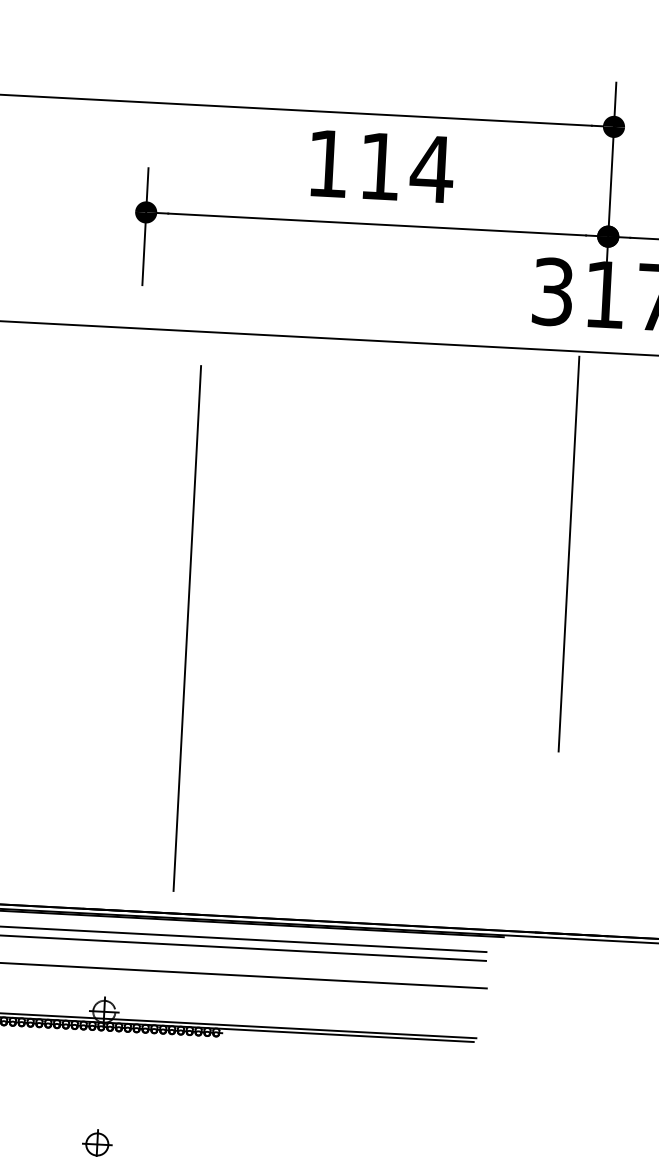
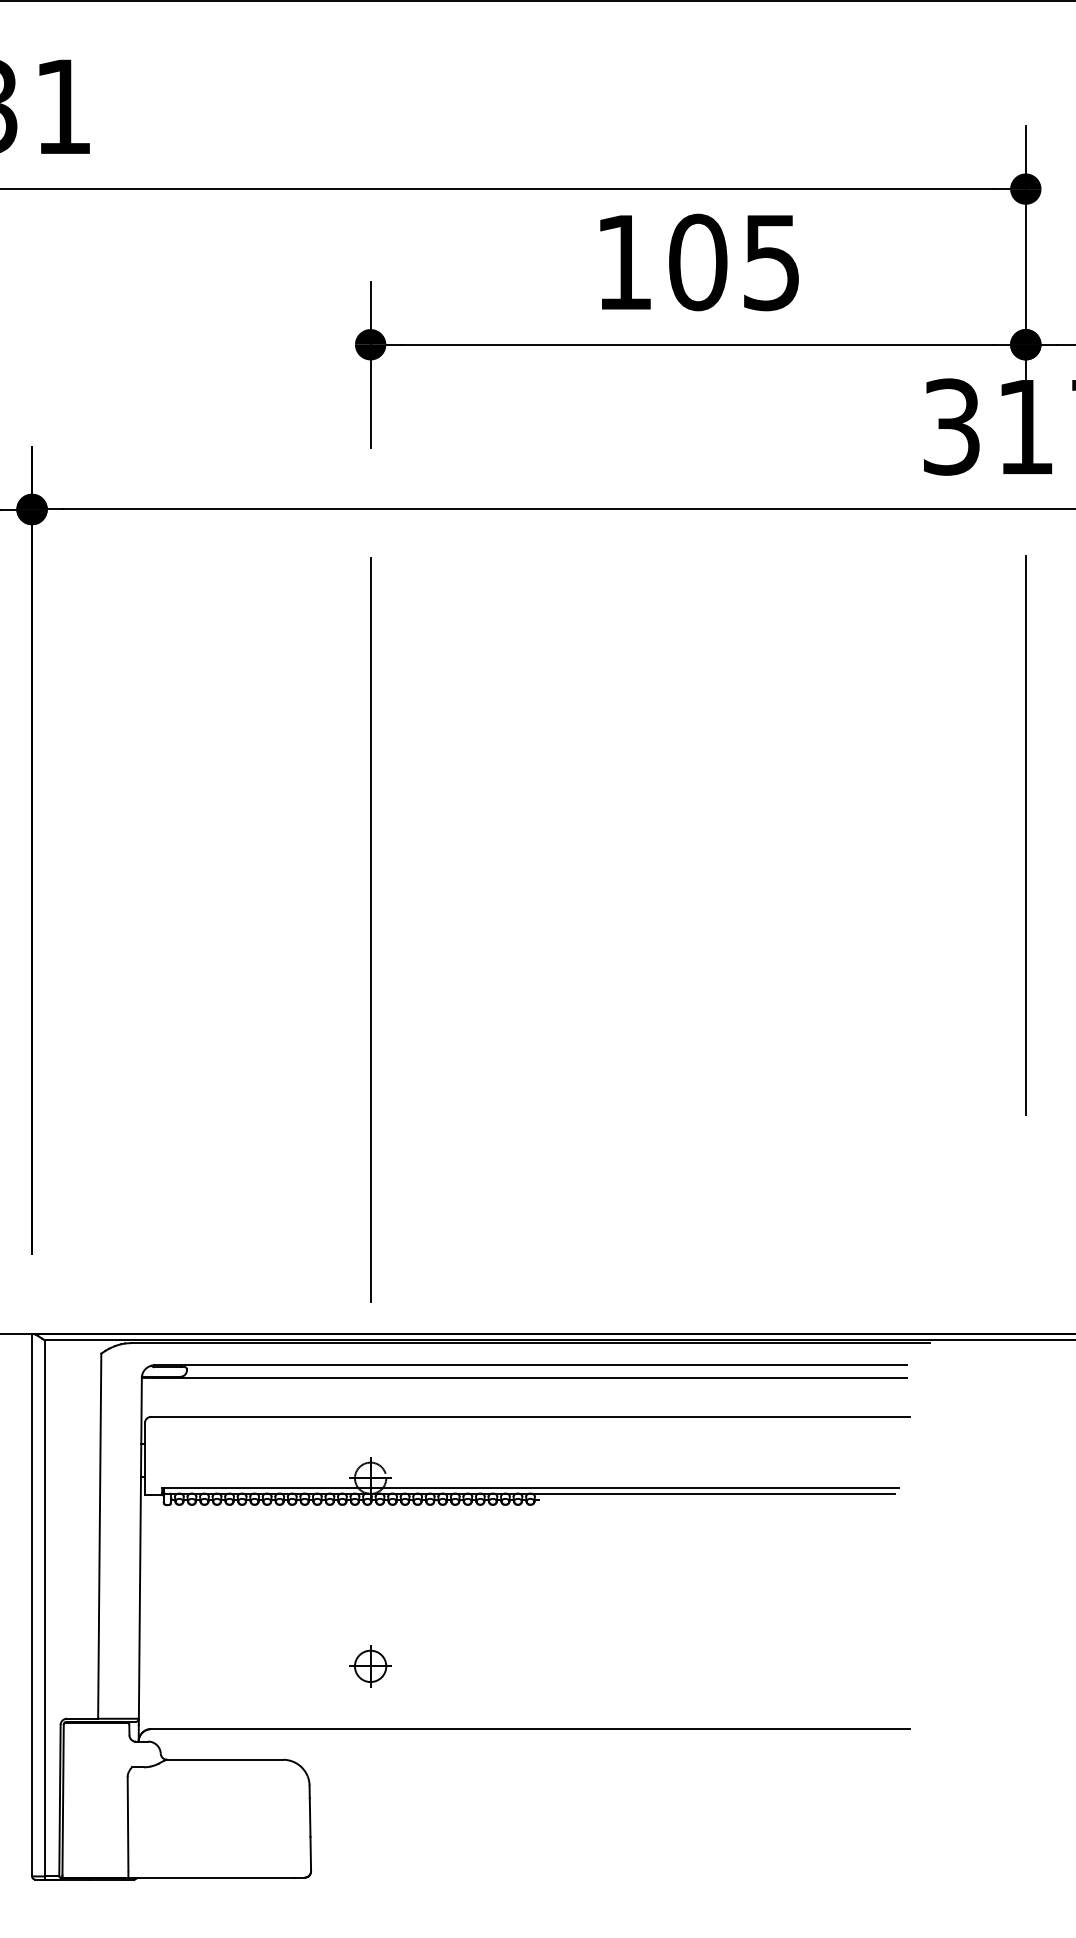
text: (406, 167) -> (735, 262), 114 -> 105
line: (568, 554) -> (1025, 835), moved
line: (187, 628) -> (370, 929), moved

